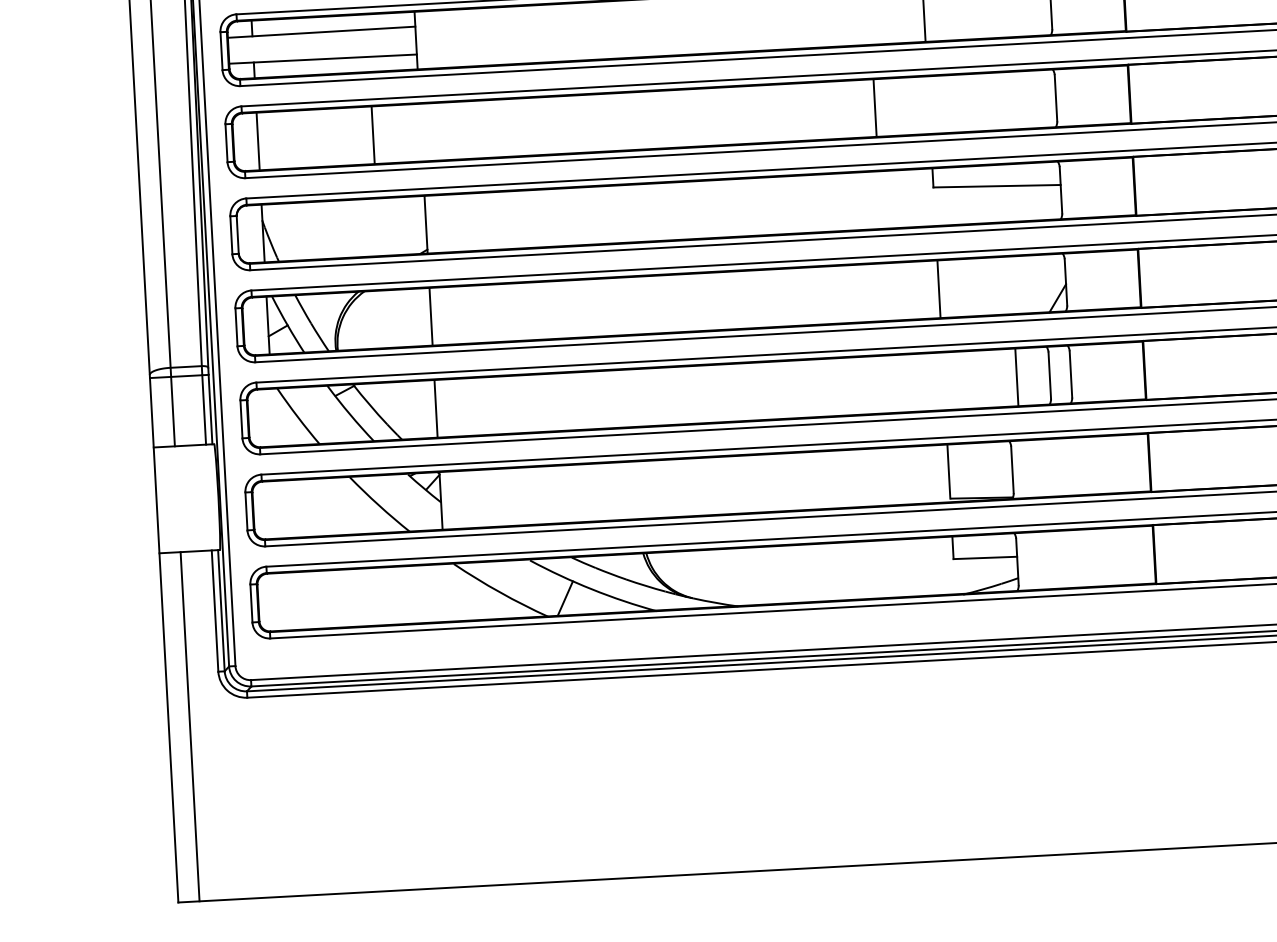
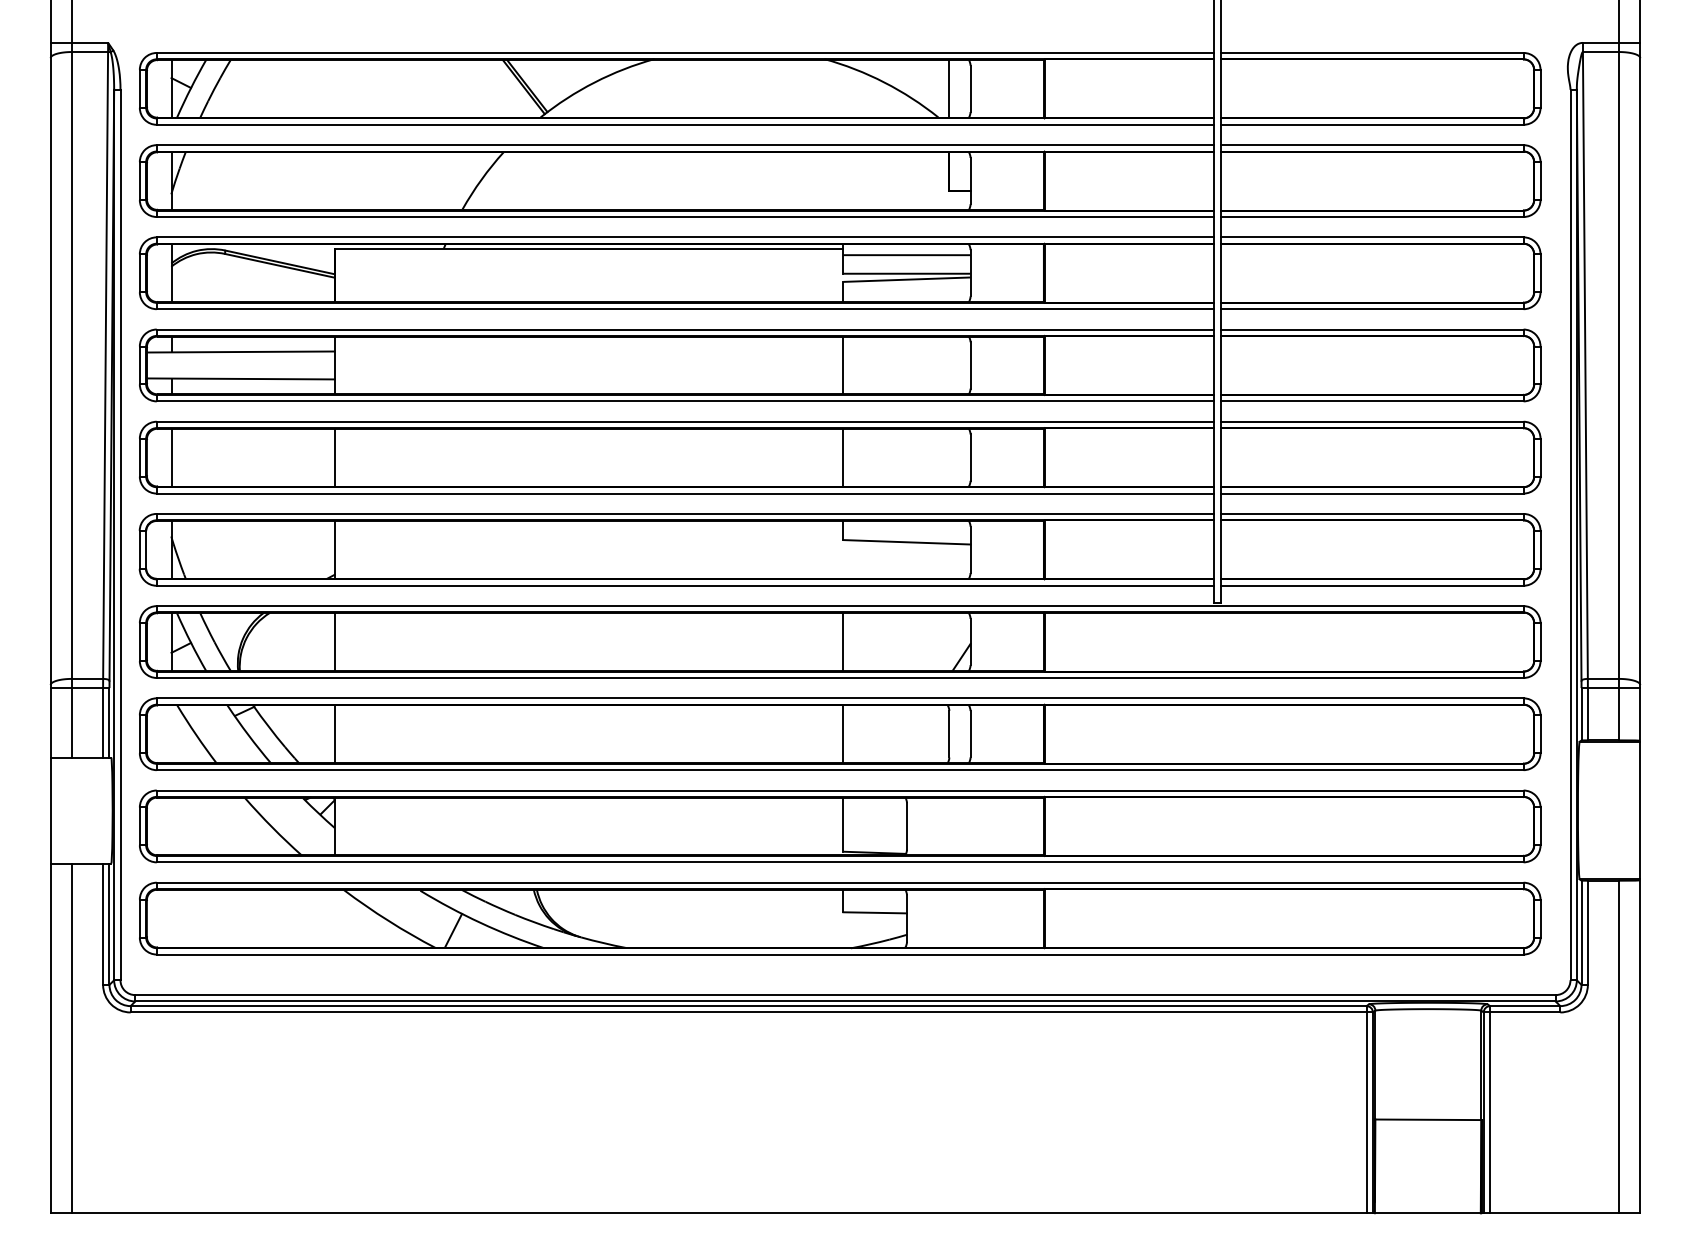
line: (875, 107) -> (843, 457), moved
line: (372, 135) -> (334, 457), moved
line: (1017, 377) -> (843, 734), moved

